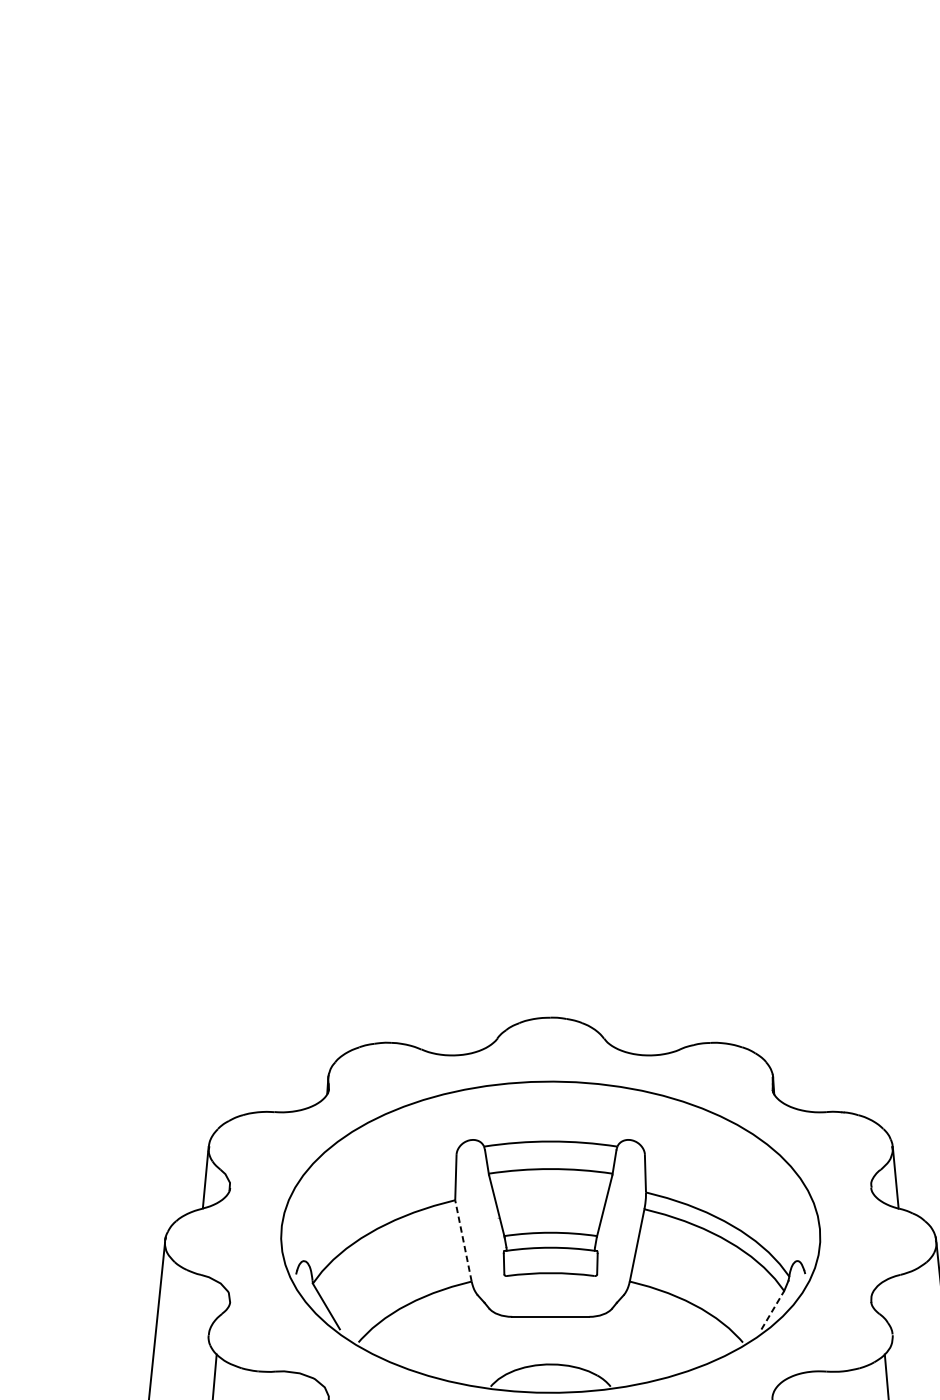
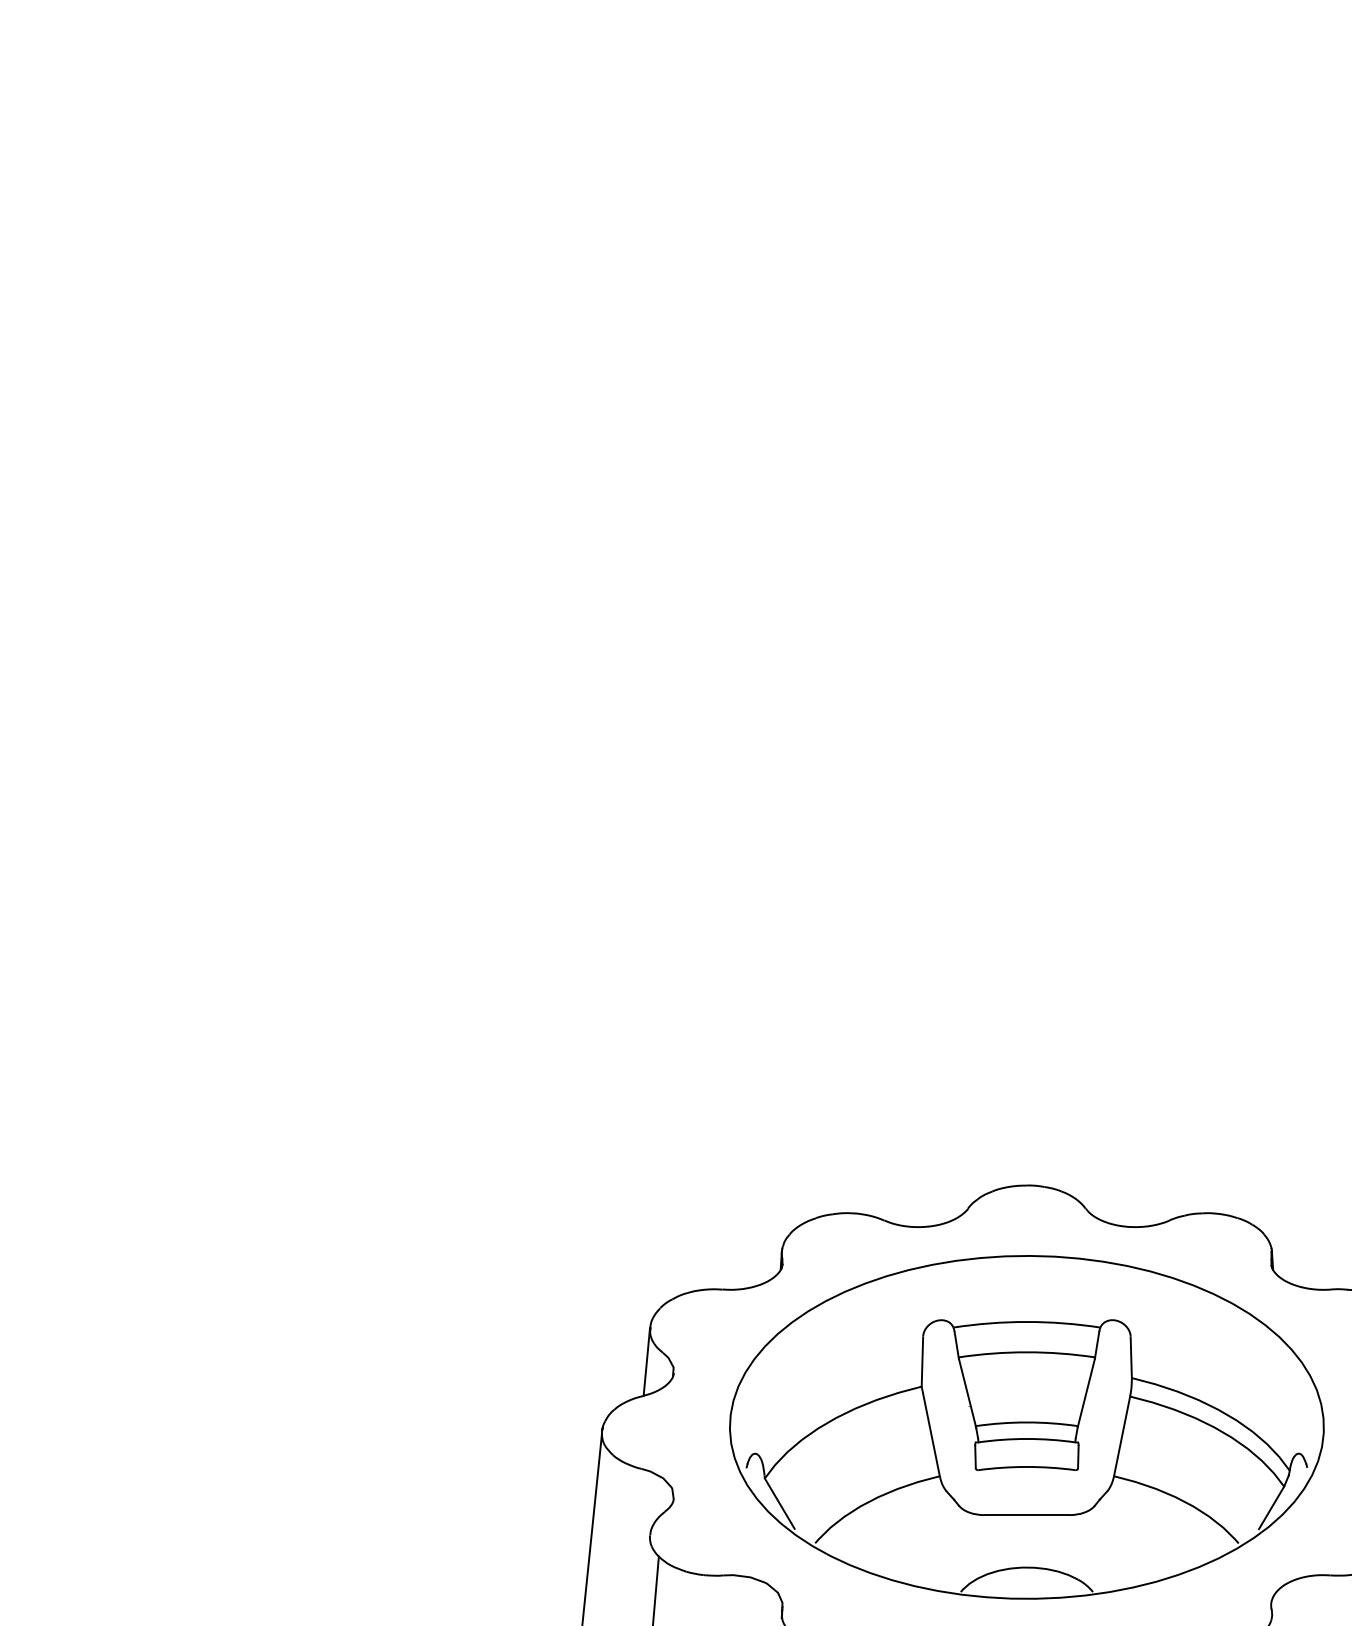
line: (463, 1240) -> (930, 1431), dashed -> solid
line: (772, 1309) -> (1271, 1507), dashed -> solid

